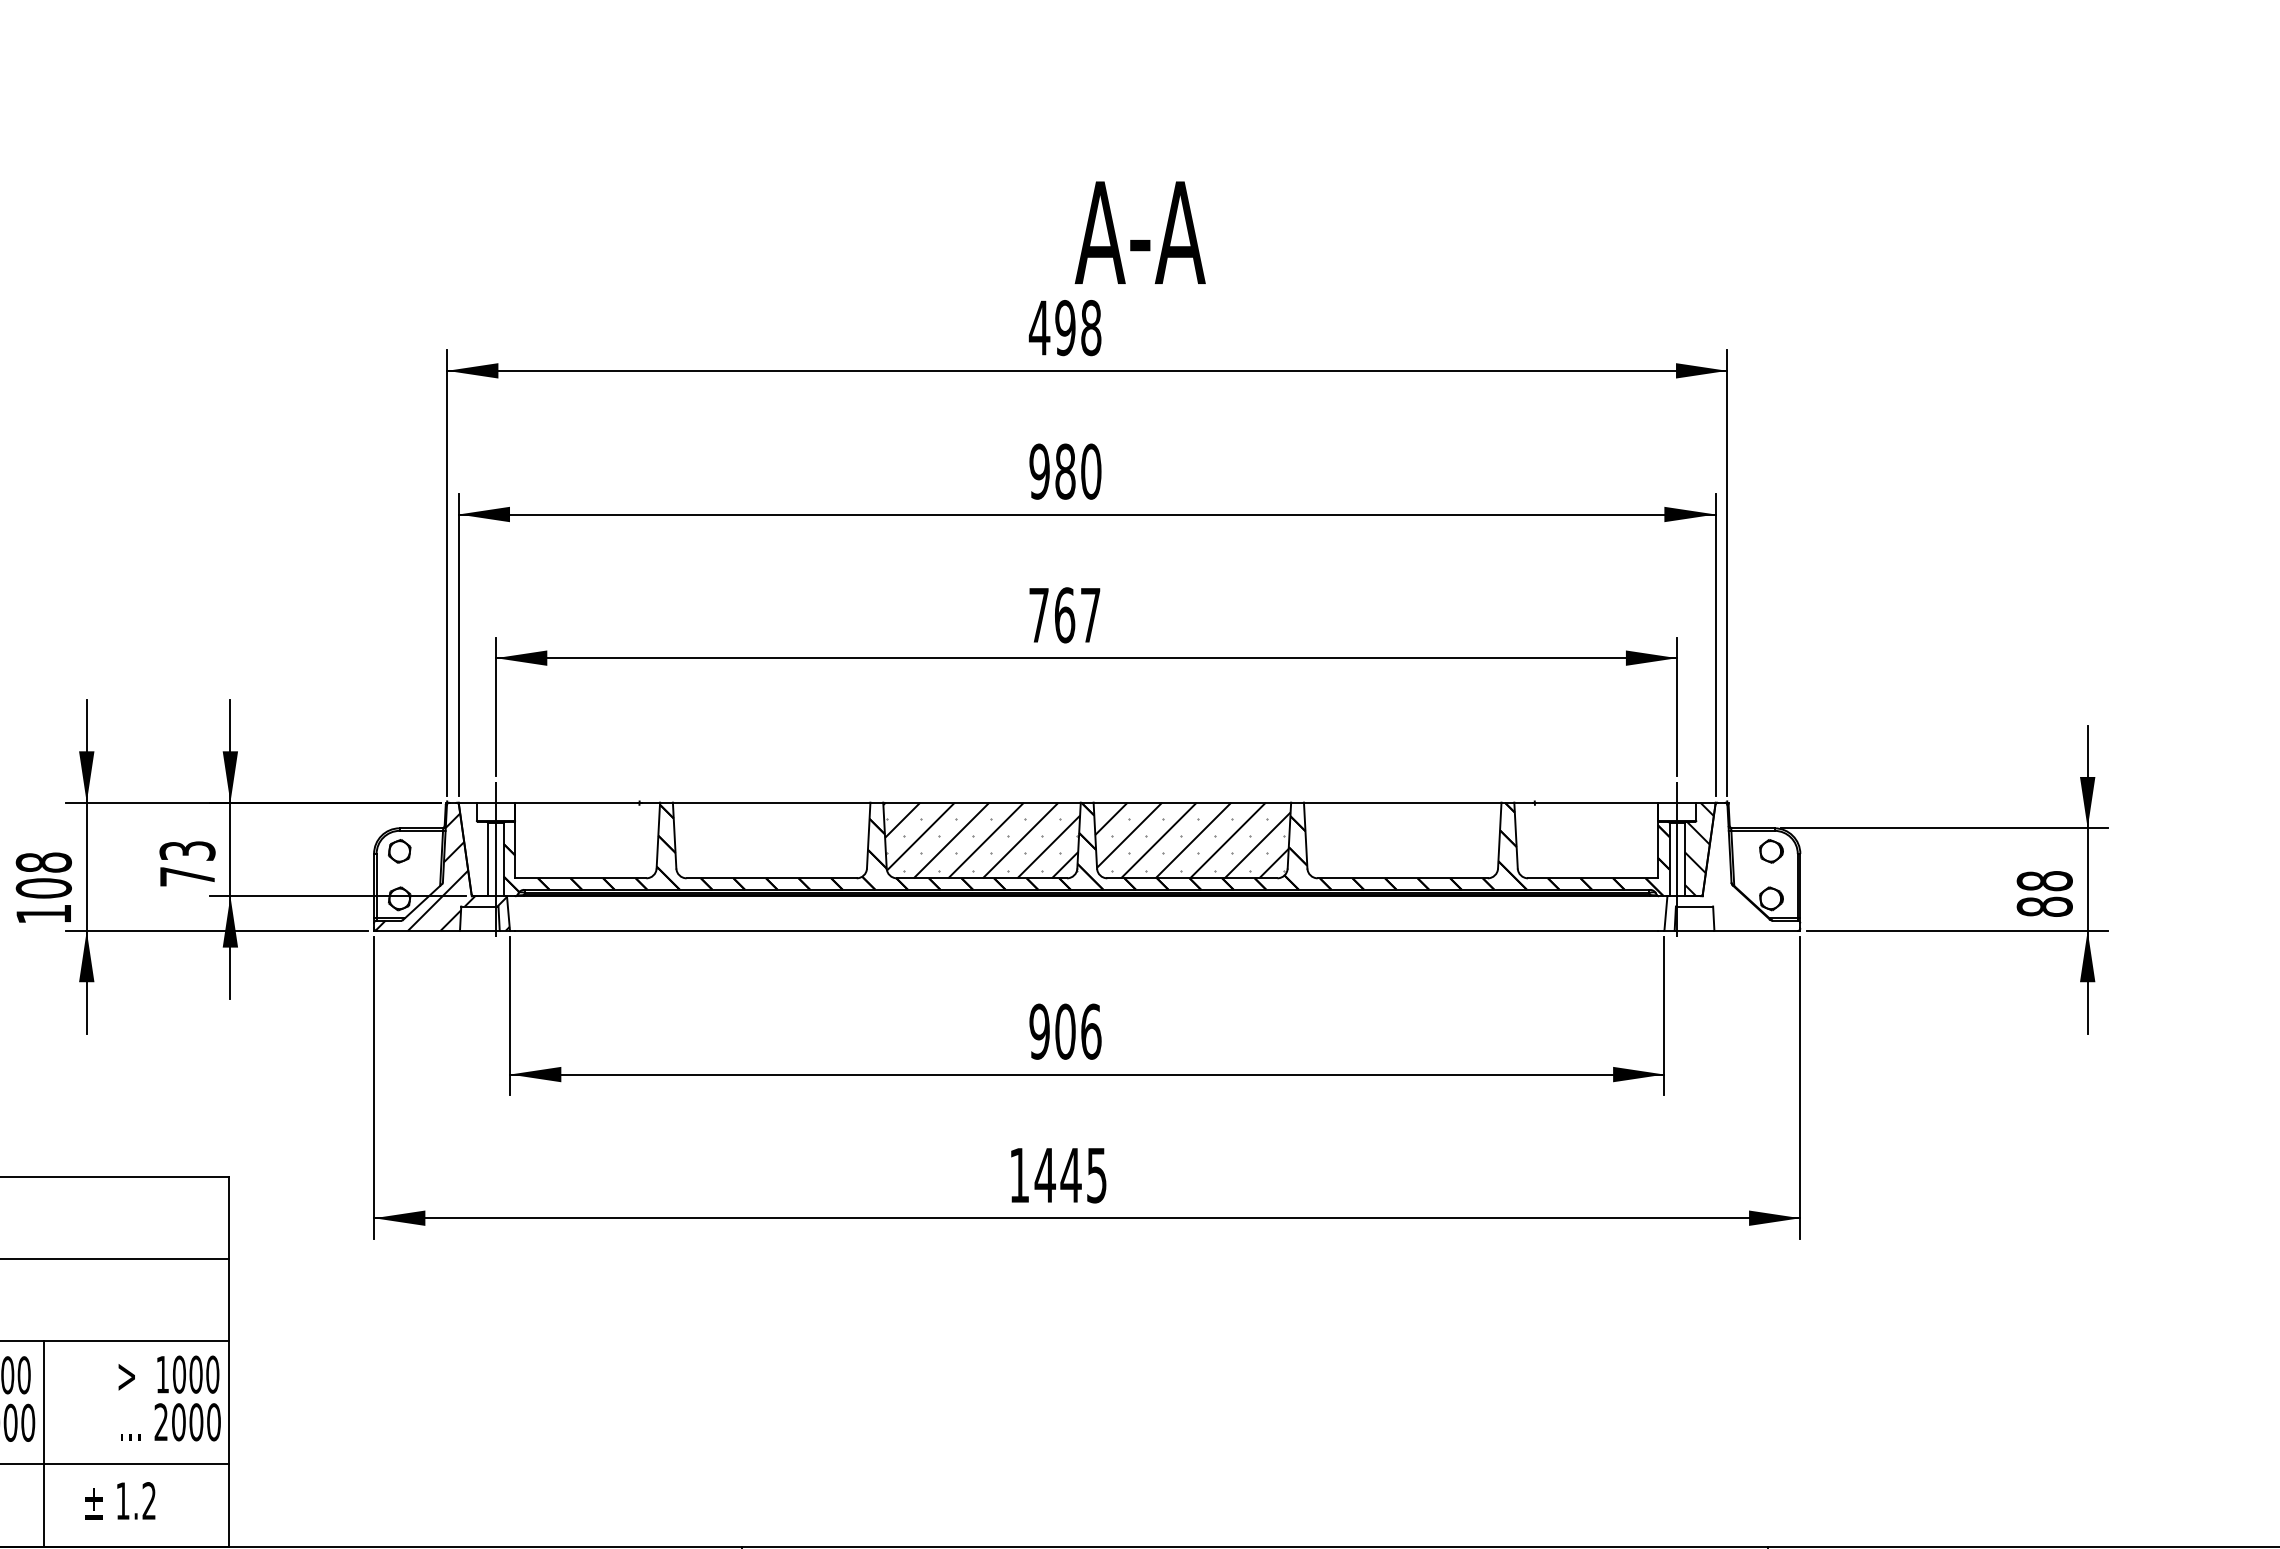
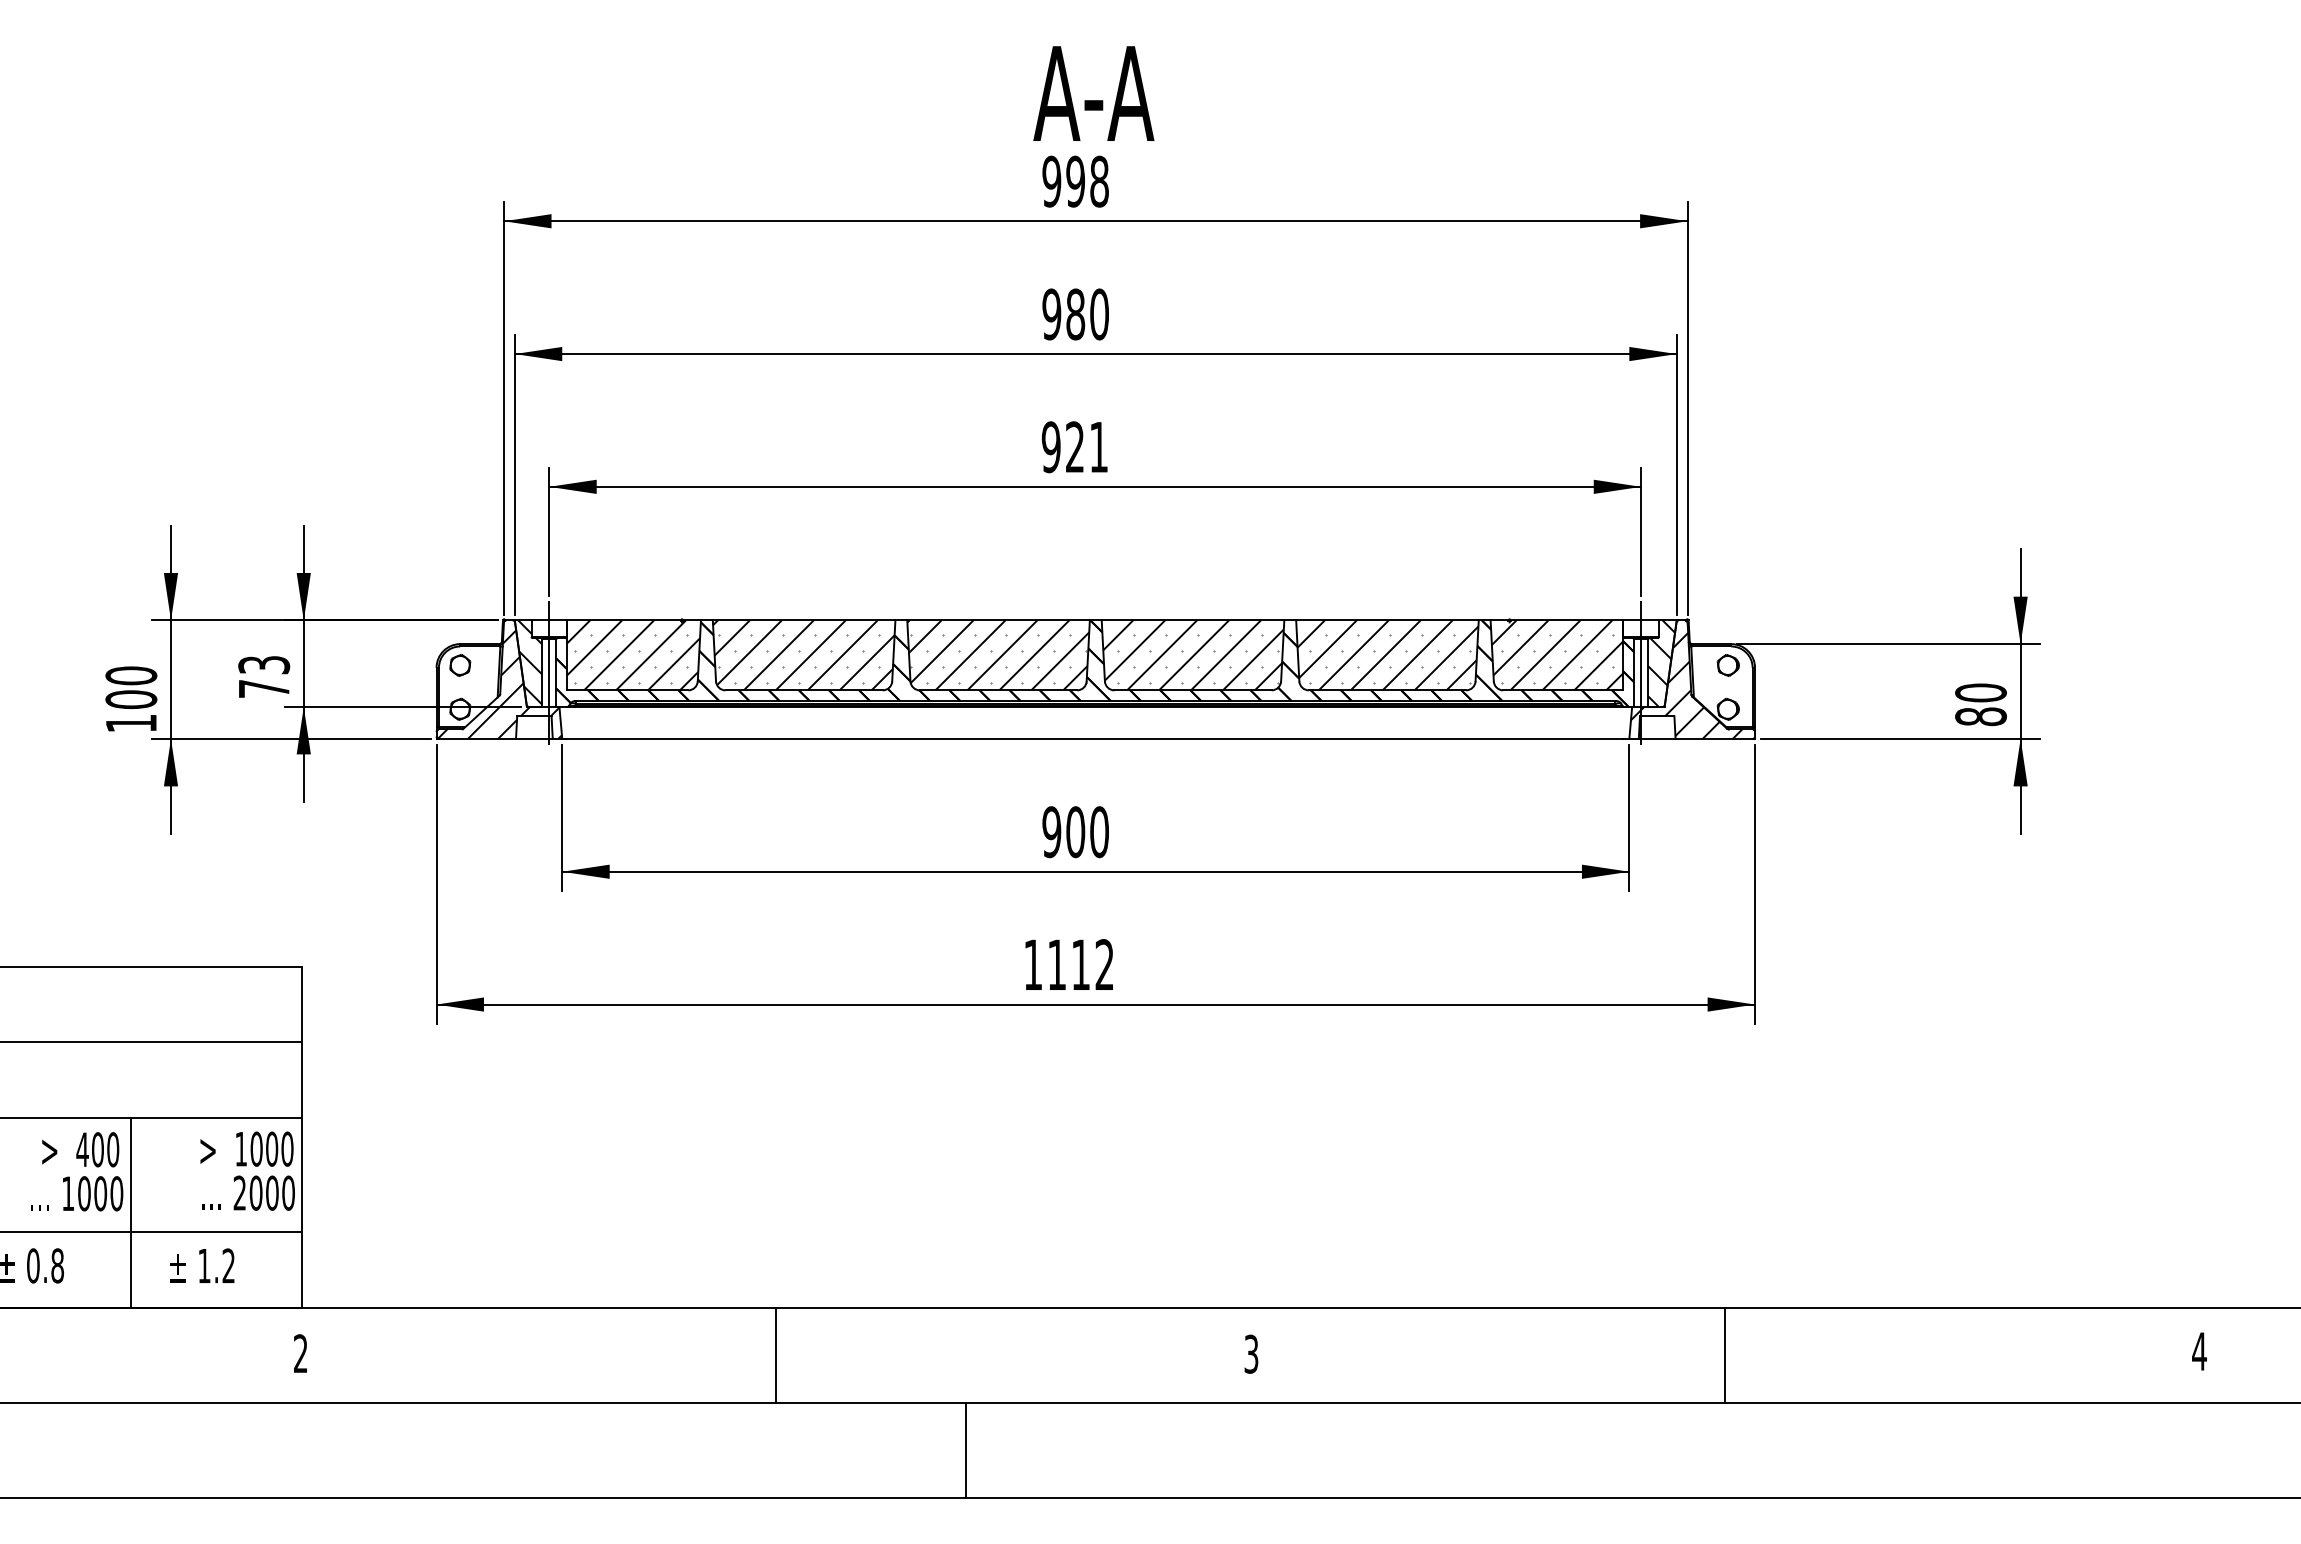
text: (1139, 232) -> (1093, 93), moved
text: (1039, 327) -> (1051, 181), 498 -> 998
text: (1064, 615) -> (1074, 447), 767 -> 921
hatch: (587, 840) -> (633, 655), added
hatch: (770, 840) -> (803, 655), added
hatch: (1402, 840) -> (1387, 655), added
hatch: (1586, 840) -> (1557, 655), added
hatch: (475, 848) -> (530, 662), added
text: (44, 862) -> (131, 675), 108 -> 100
hatch: (1726, 873) -> (1686, 685), added
text: (2044, 880) -> (1980, 692), 88 -> 80
text: (1091, 1031) -> (1099, 831), 906 -> 900
text: (1070, 1174) -> (1080, 964), 1445 -> 1112

